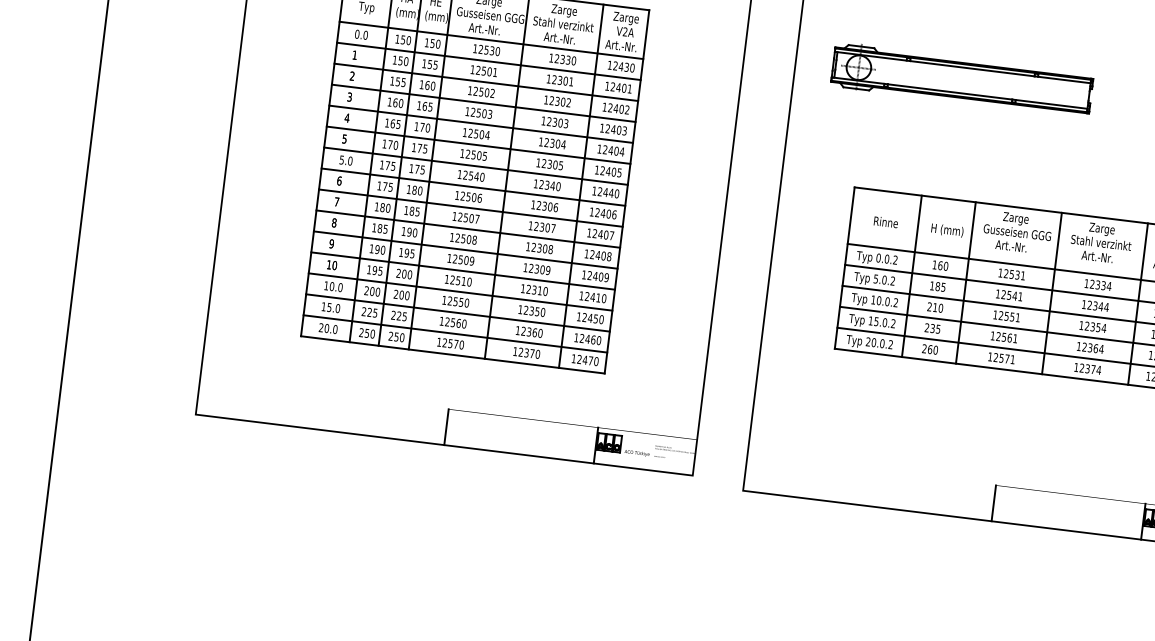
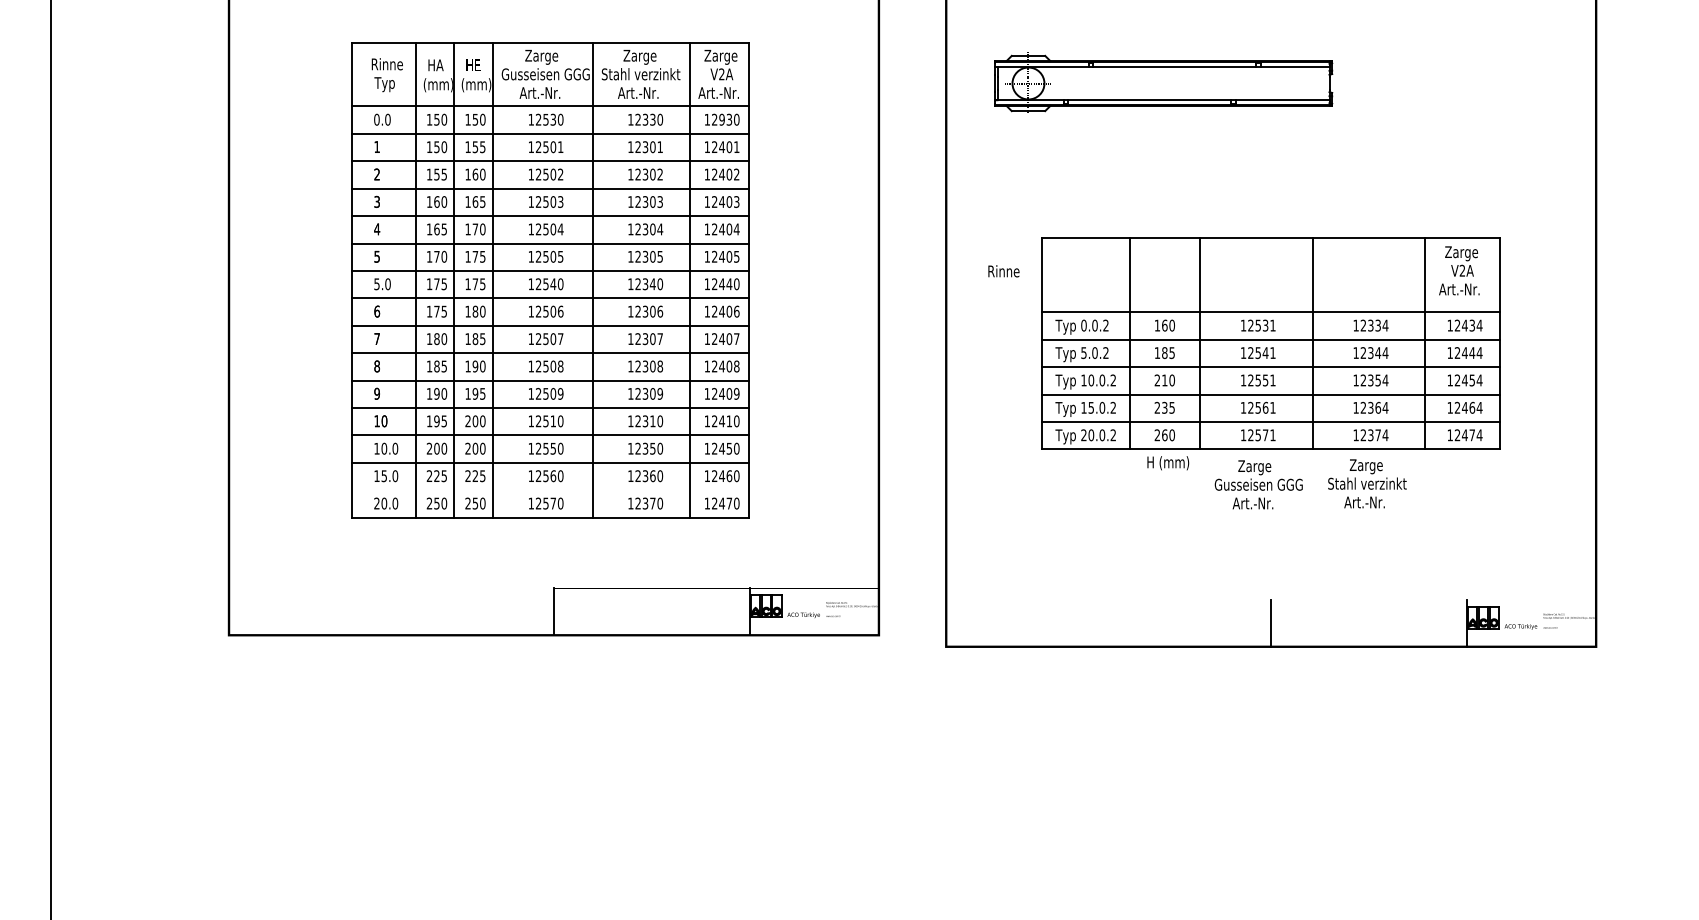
text: (621, 66) -> (722, 119), 12430 -> 12930
text: (885, 222) -> (1003, 271), moved
text: (947, 230) -> (1168, 463), moved
text: (1017, 232) -> (1258, 484), moved
text: (1101, 242) -> (1367, 483), moved
line: (455, 334) -> (550, 490), removed

